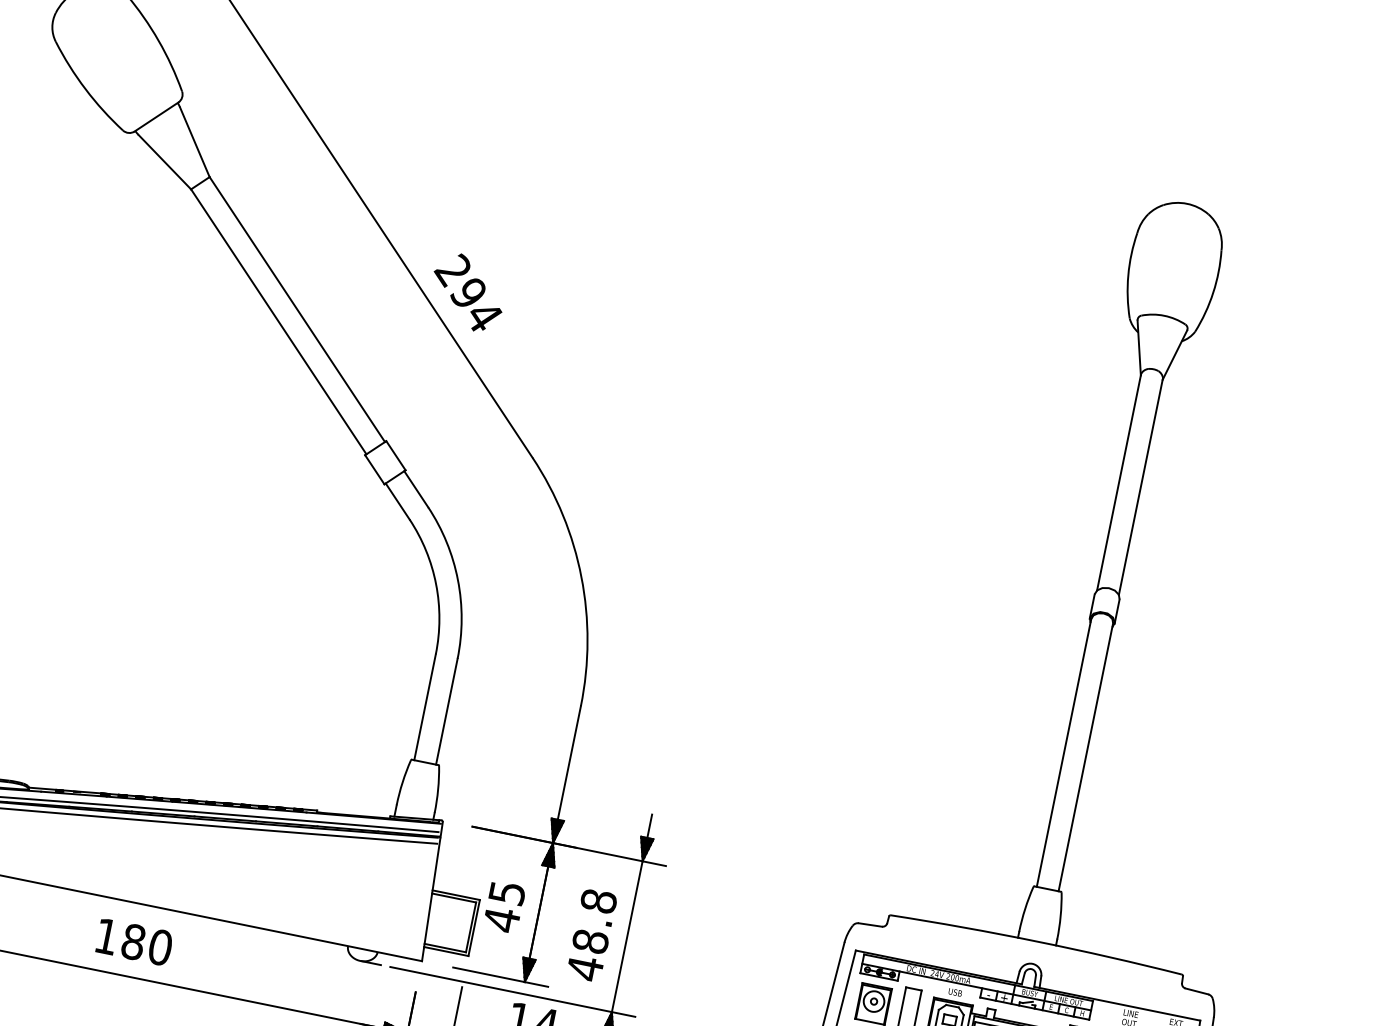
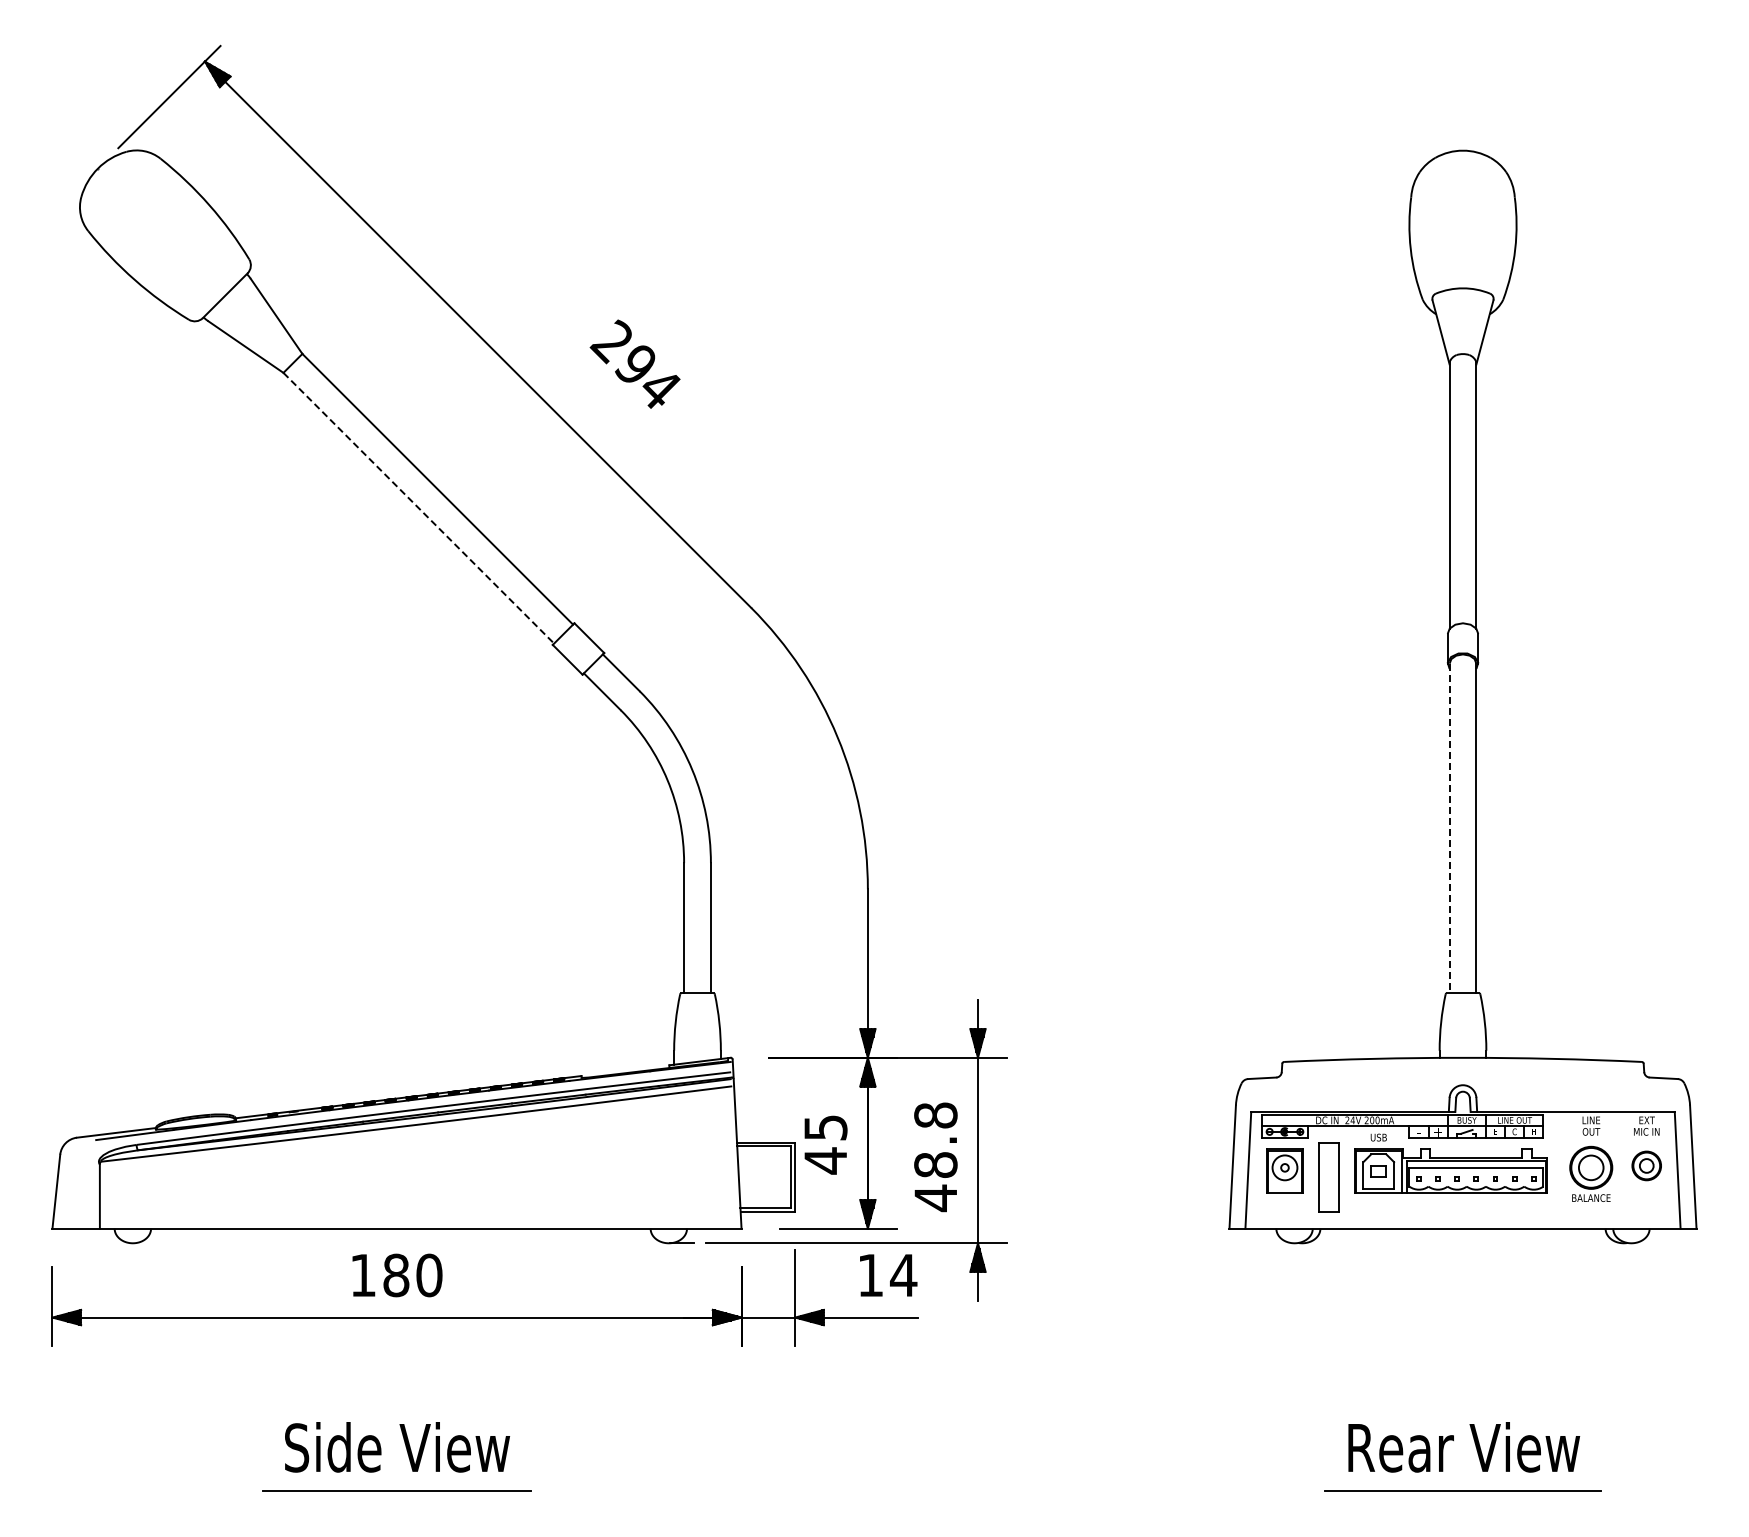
text: (467, 291) -> (634, 363), moved
line: (279, 322) -> (419, 508), solid -> dashed
line: (1063, 752) -> (1449, 828), solid -> dashed

